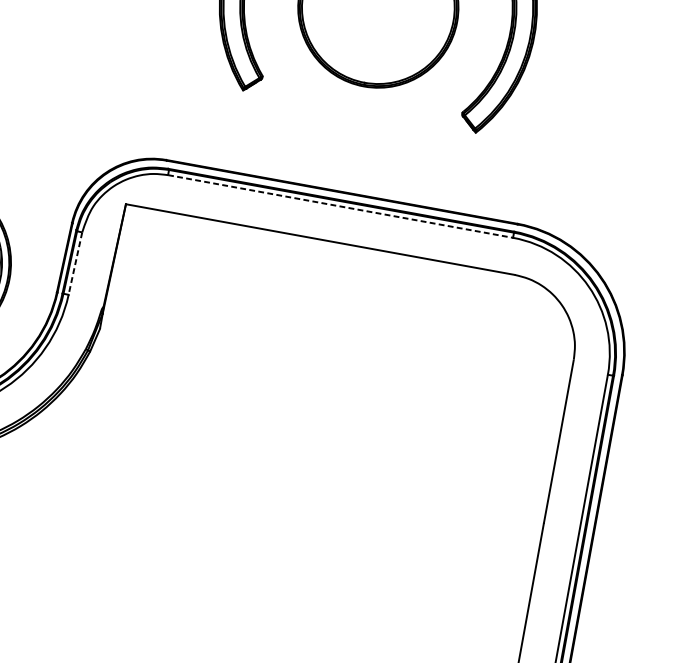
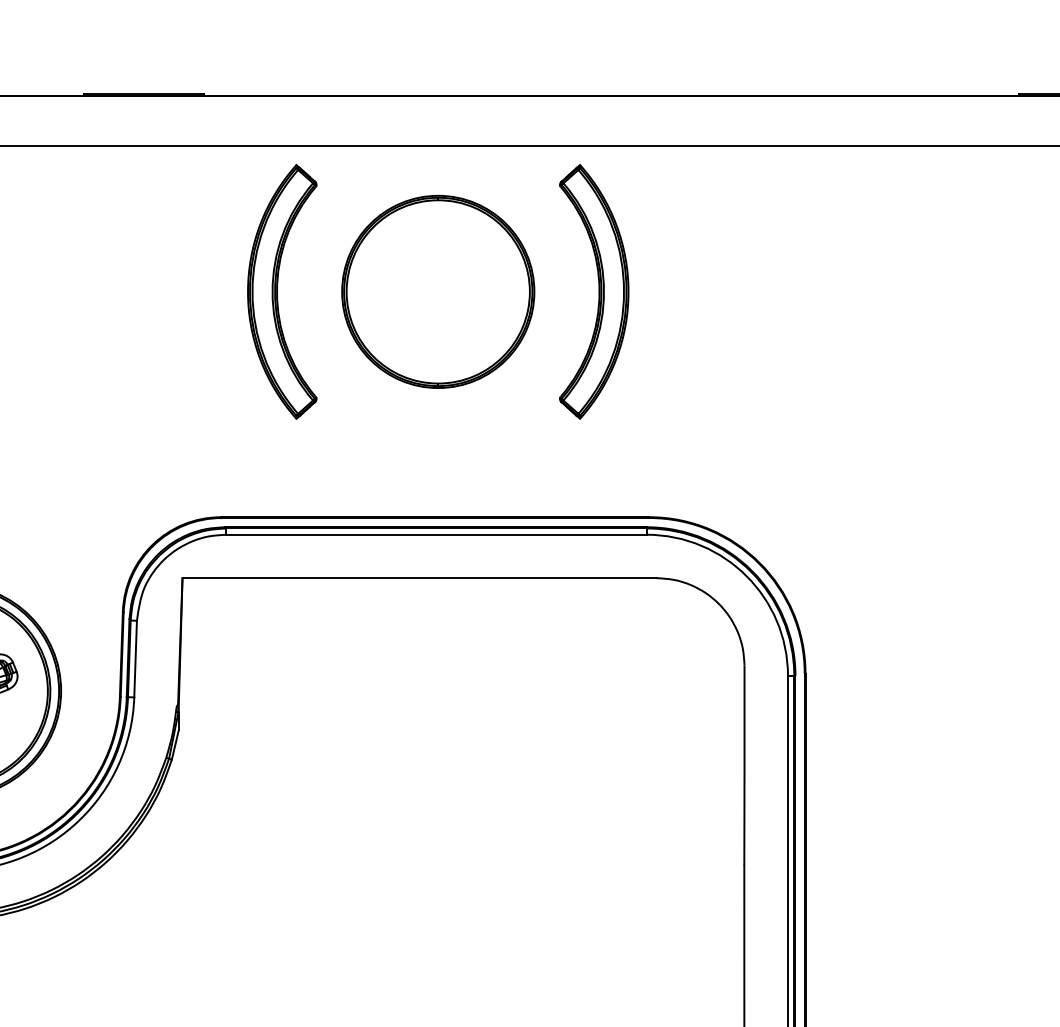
line: (340, 206) -> (436, 534), dashed -> solid
line: (75, 263) -> (135, 659), dashed -> solid

